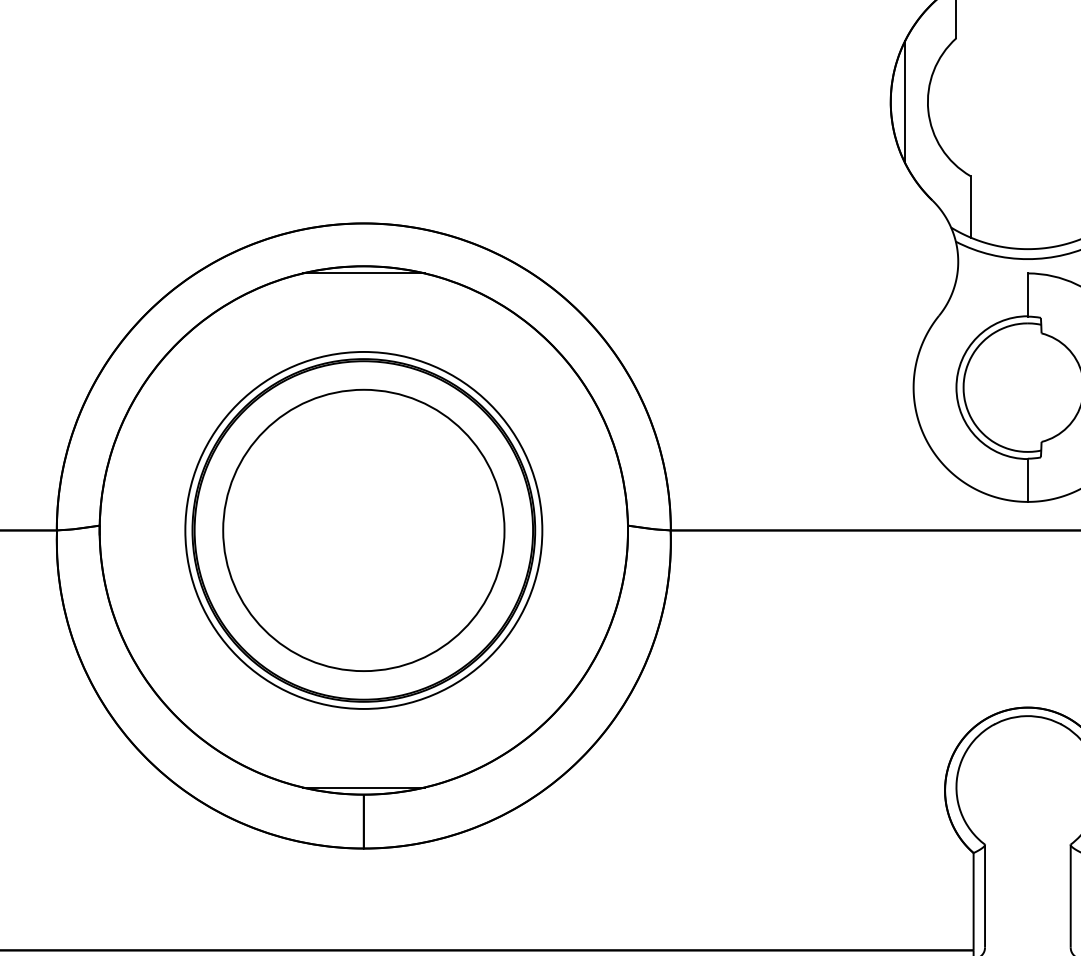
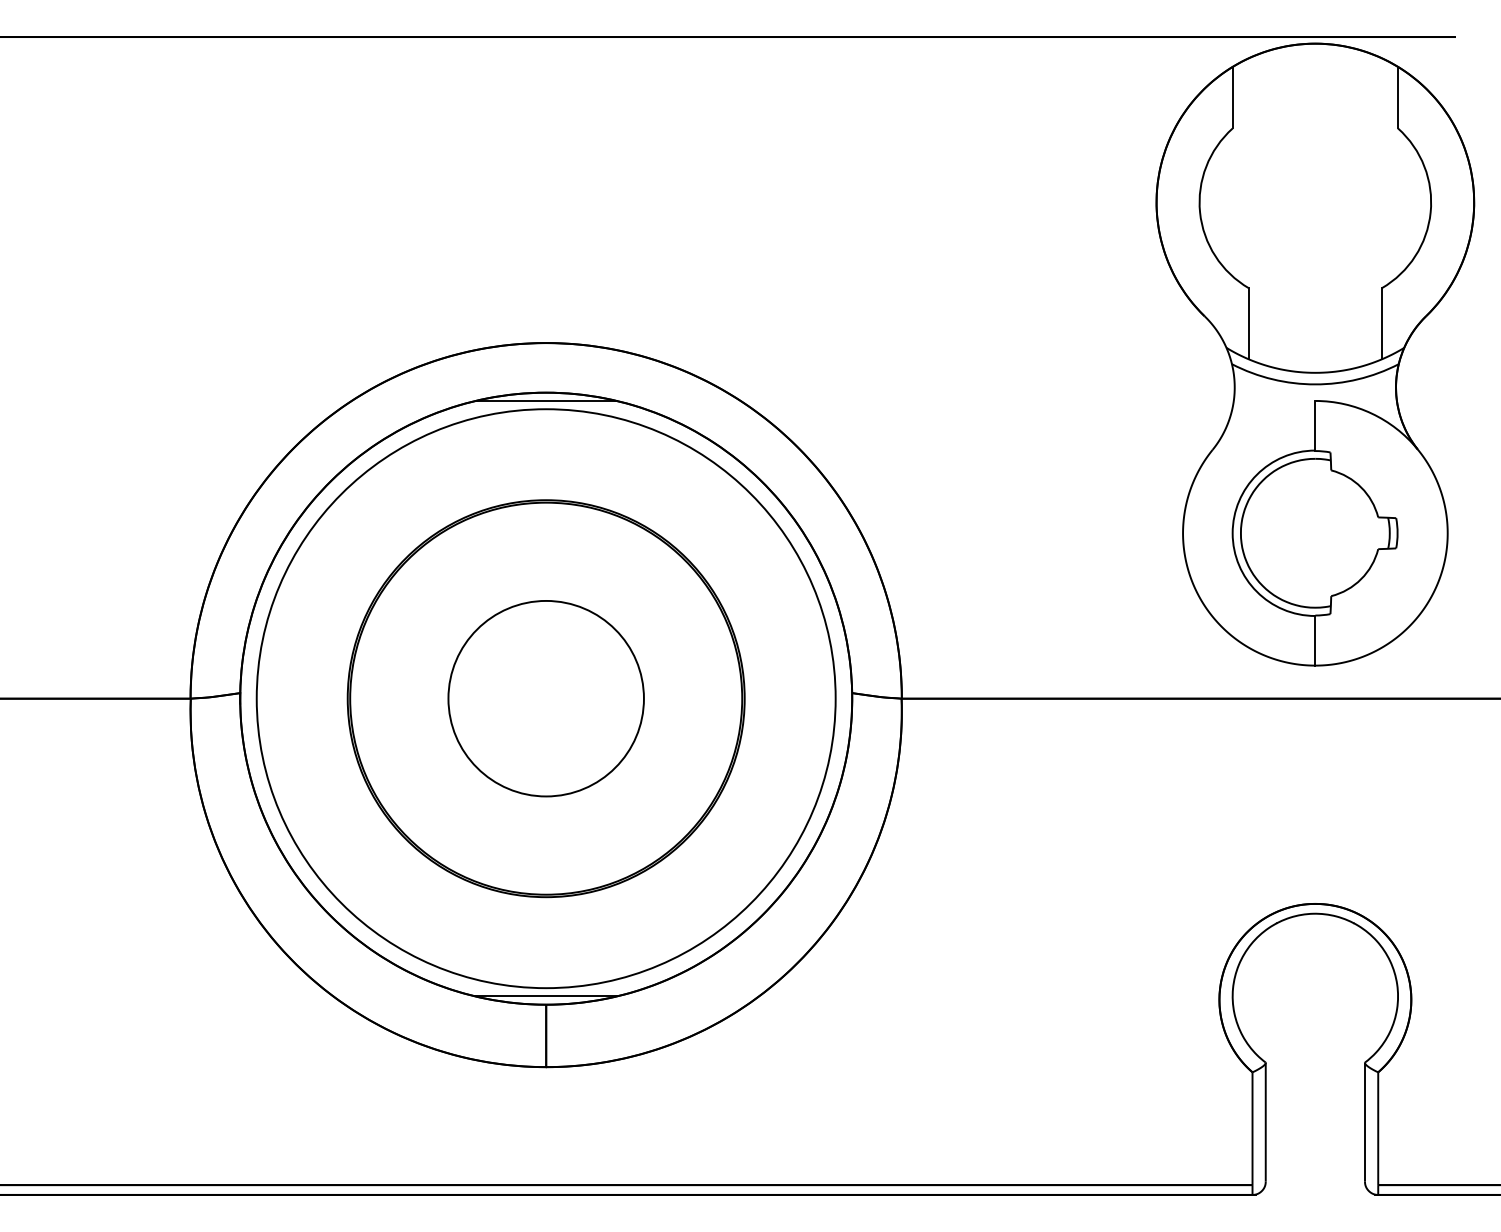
line: (905, 101) -> (1173, 201), removed
circle: (363, 530) -> (545, 698), size x1.4
circle: (364, 530) -> (546, 698), size x0.6

